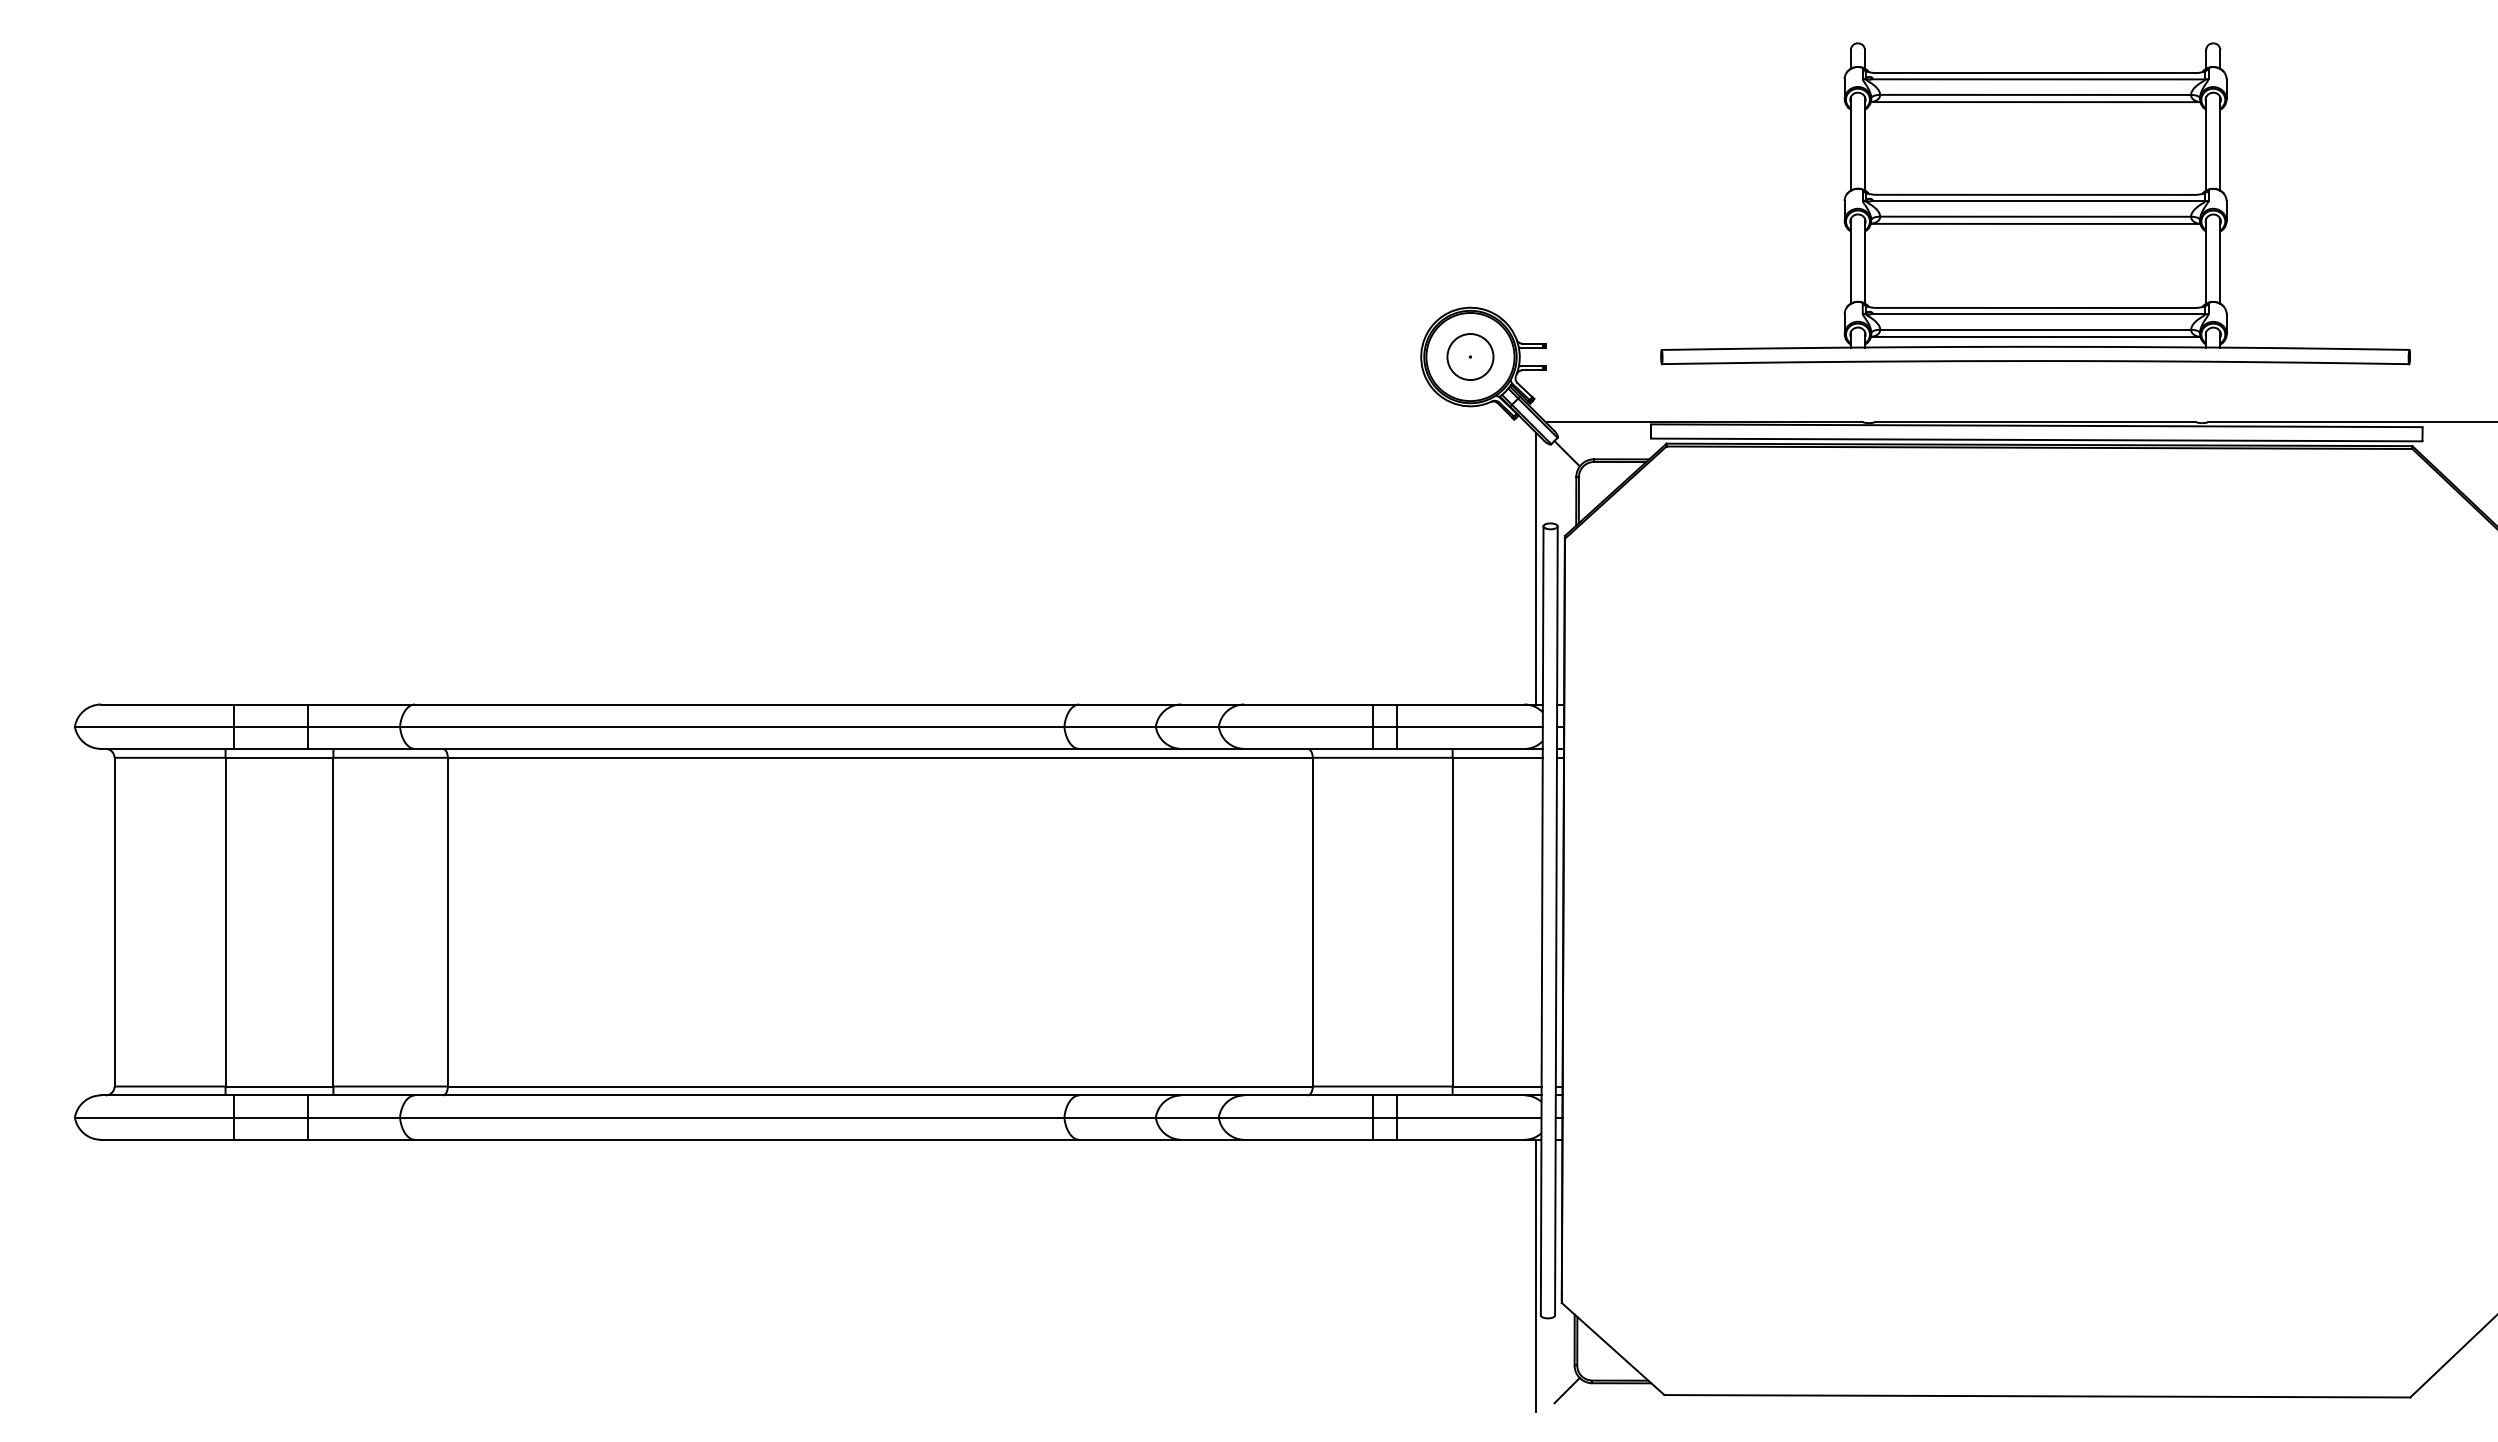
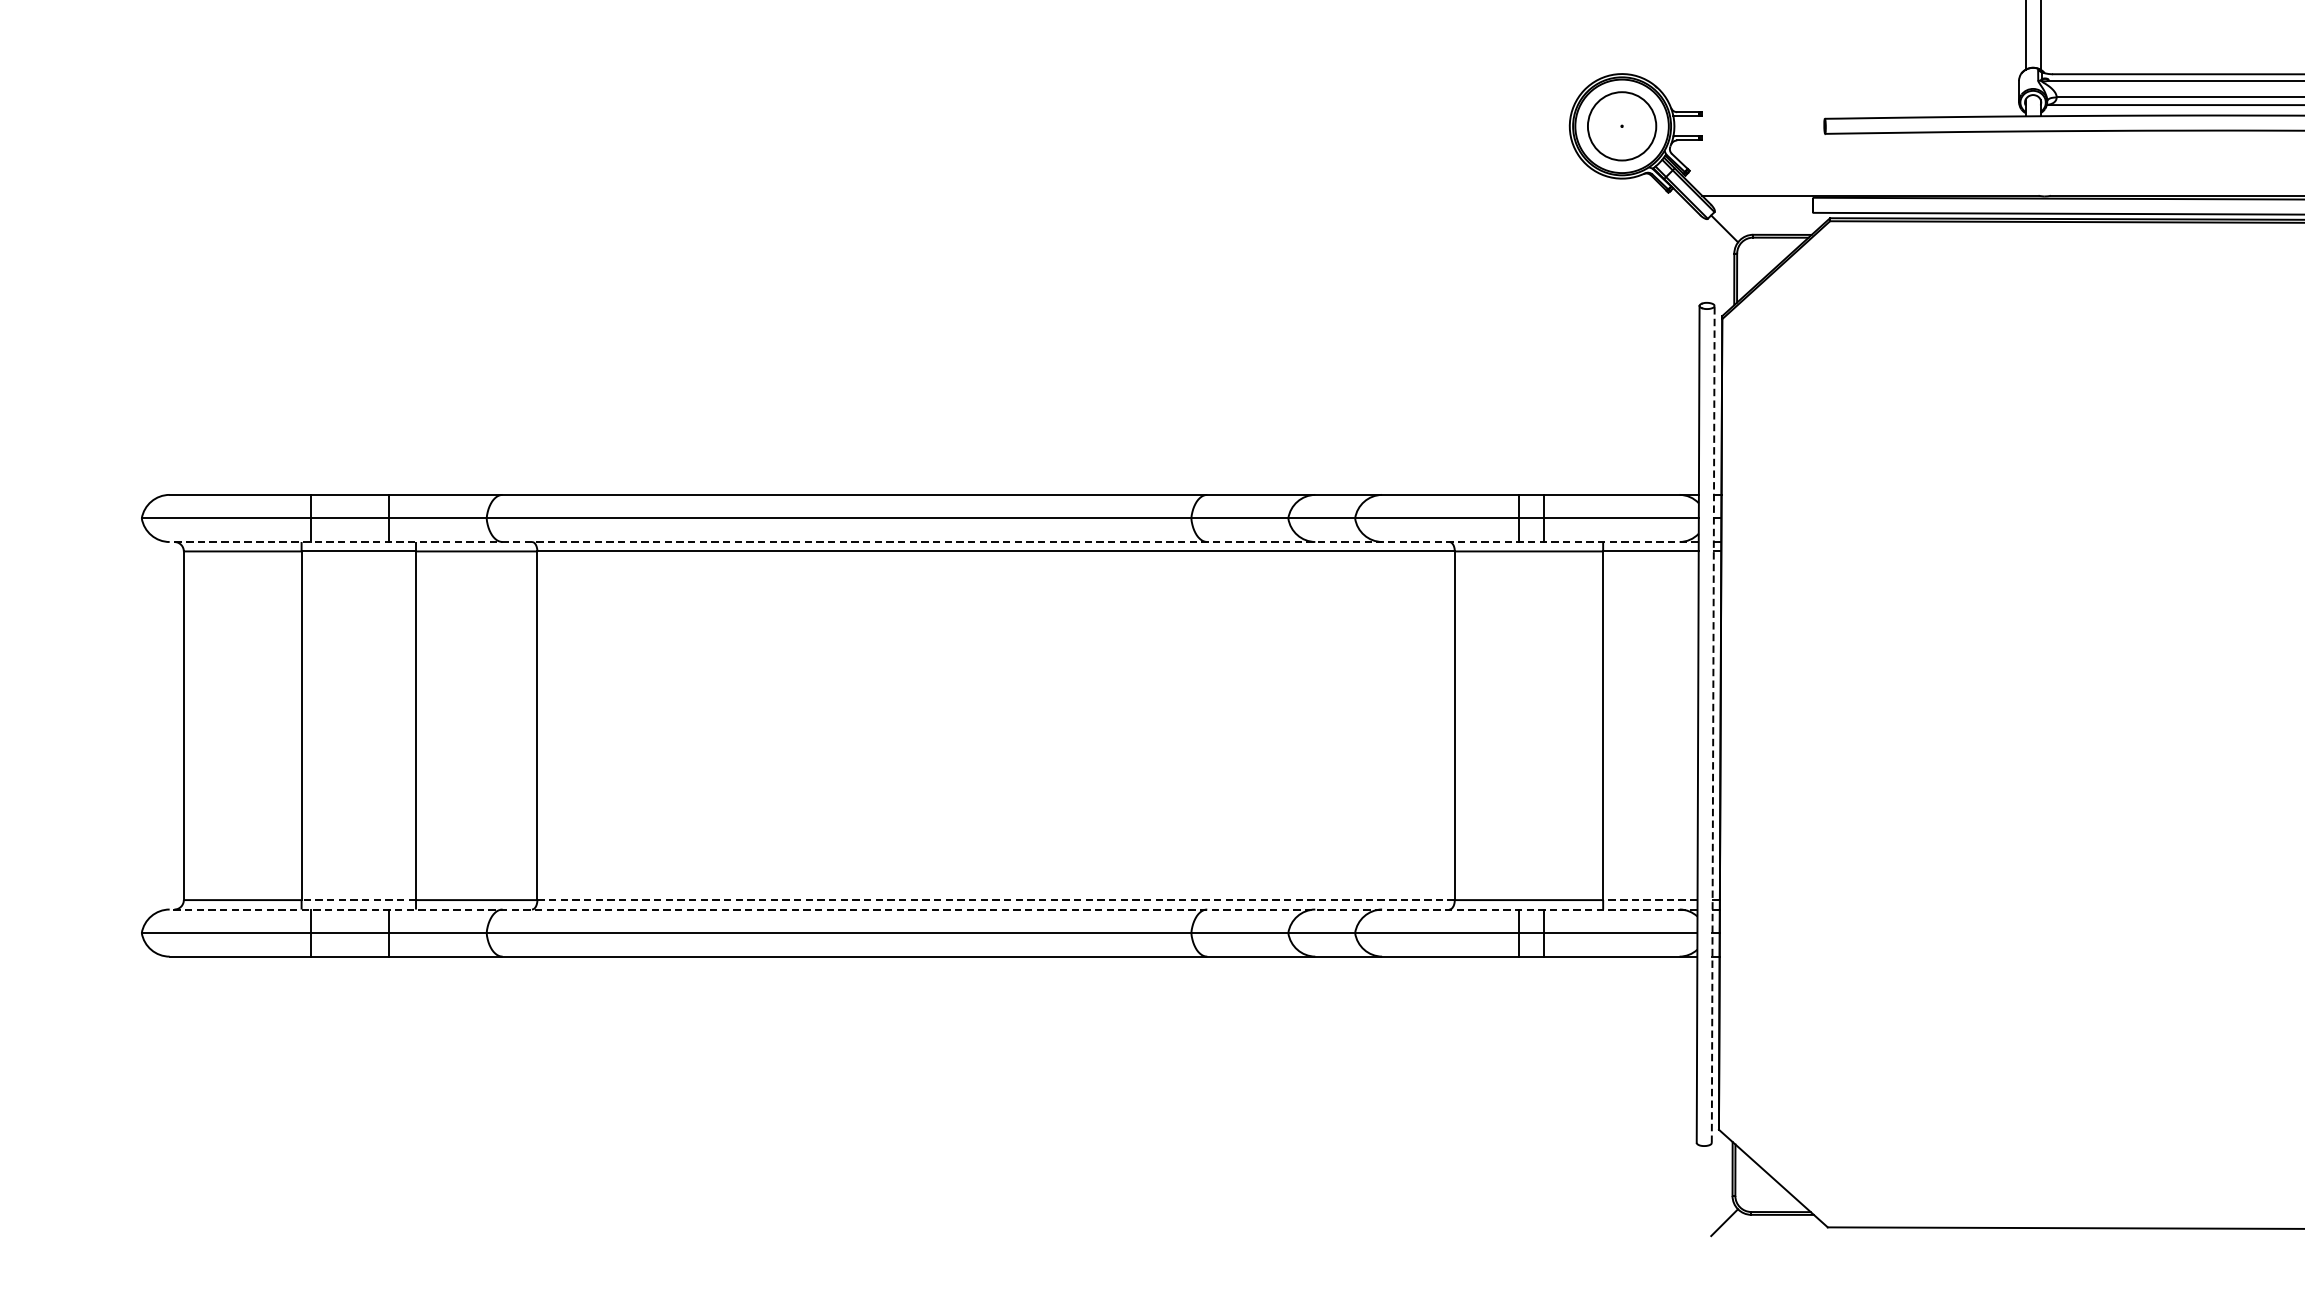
circle: (1470, 357) -> (1622, 126), size x1.4
line: (1535, 568) -> (1691, 350), removed
line: (821, 748) -> (933, 541), solid -> dashed
line: (1556, 920) -> (1713, 724), solid -> dashed
line: (279, 1086) -> (358, 900), solid -> dashed
line: (879, 1086) -> (995, 900), solid -> dashed
line: (1497, 1086) -> (1650, 900), solid -> dashed
line: (820, 1095) -> (932, 909), solid -> dashed
line: (1535, 1275) -> (1691, 1100), removed

